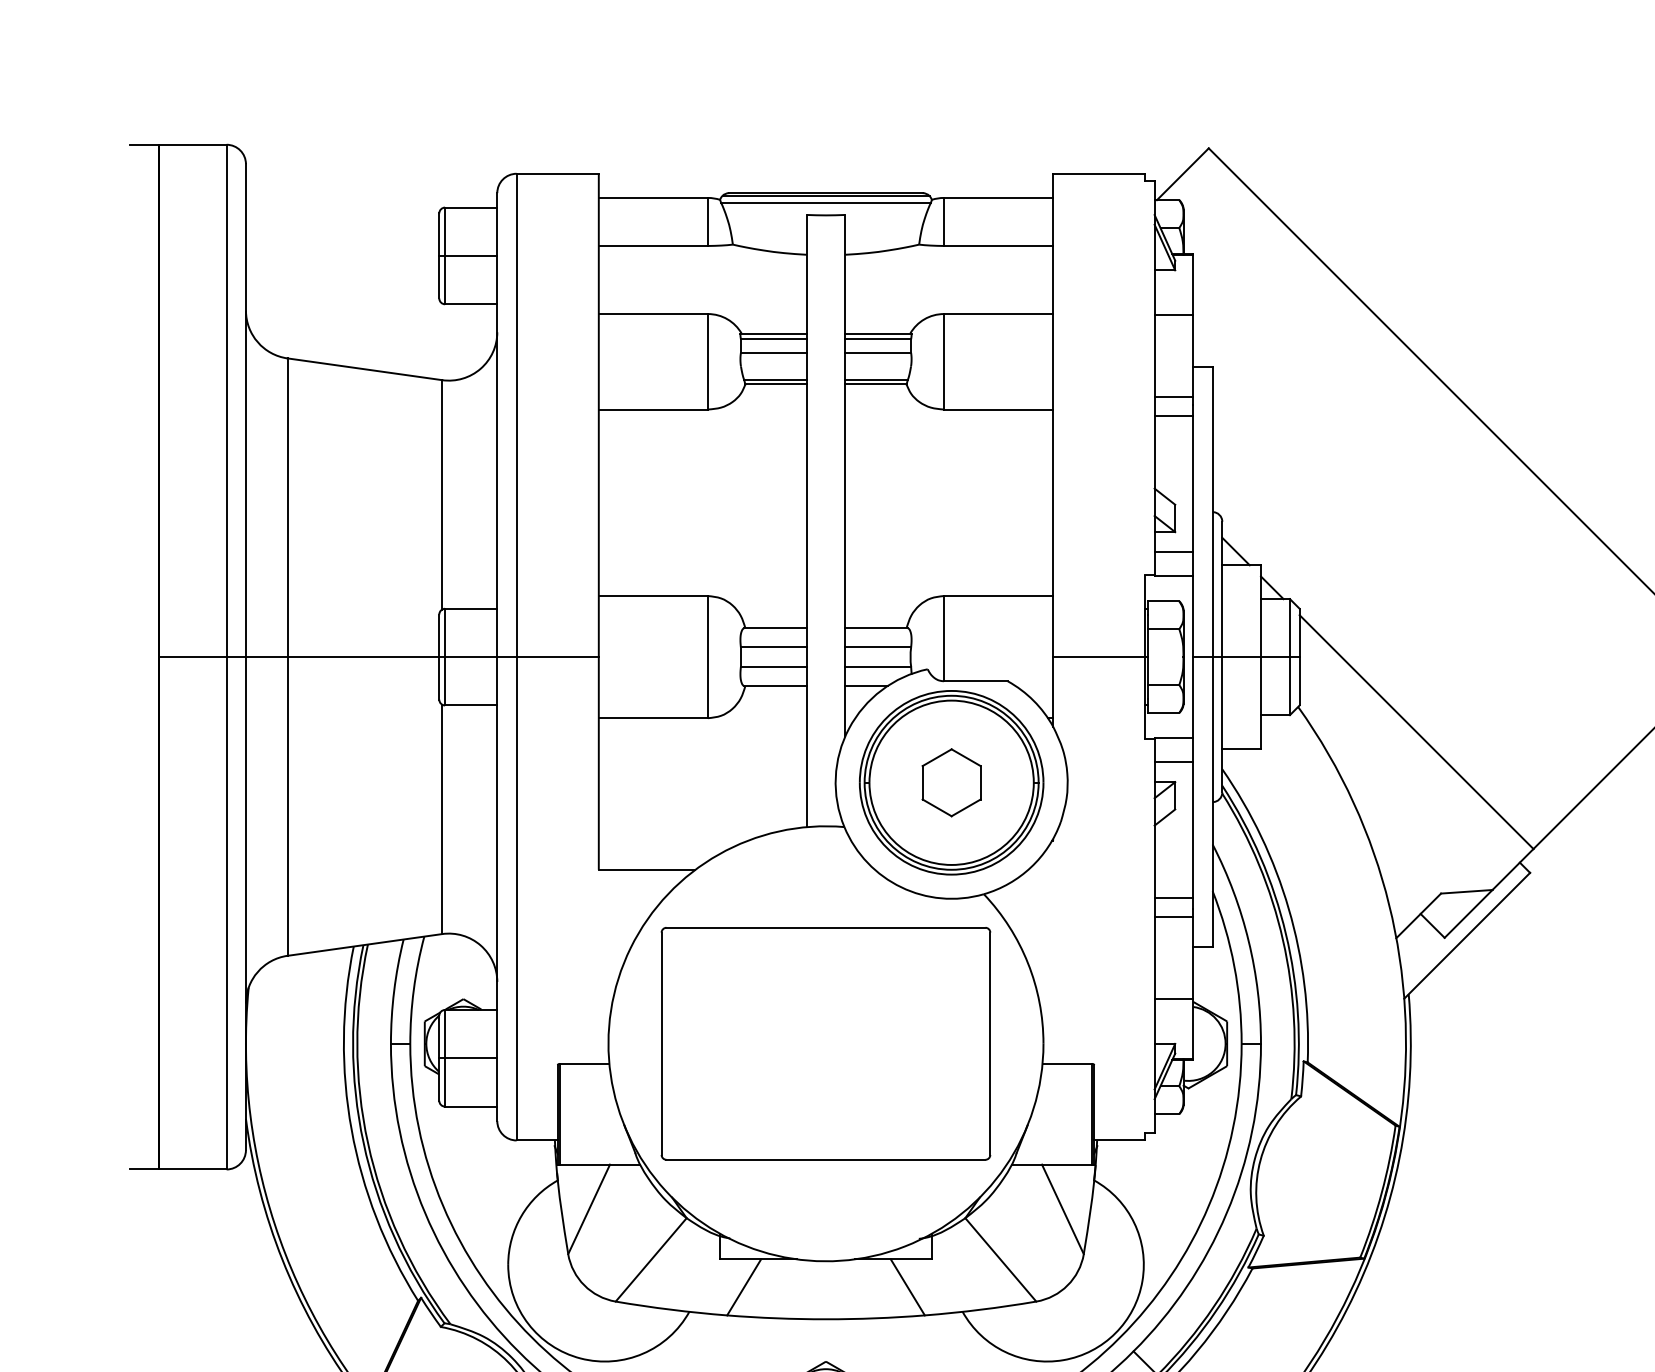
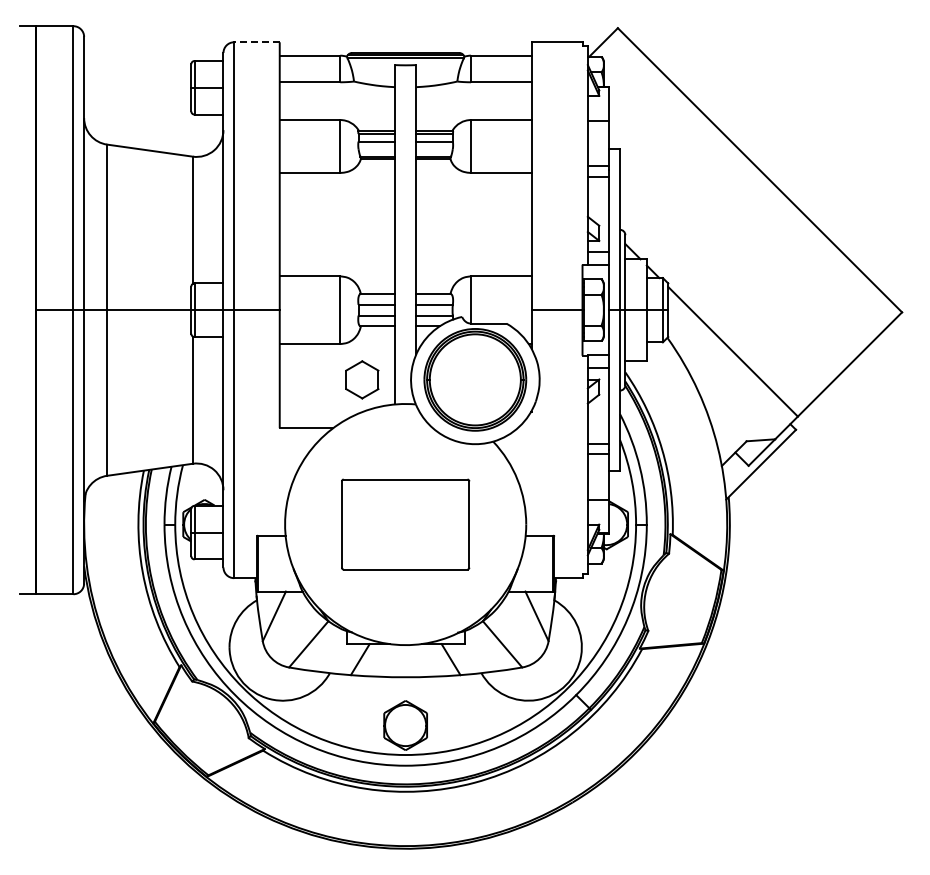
line: (556, 174) -> (256, 42), solid -> dashed
part: (951, 782) -> (362, 379), moved
part: (825, 1043) -> (405, 524), size x0.7

